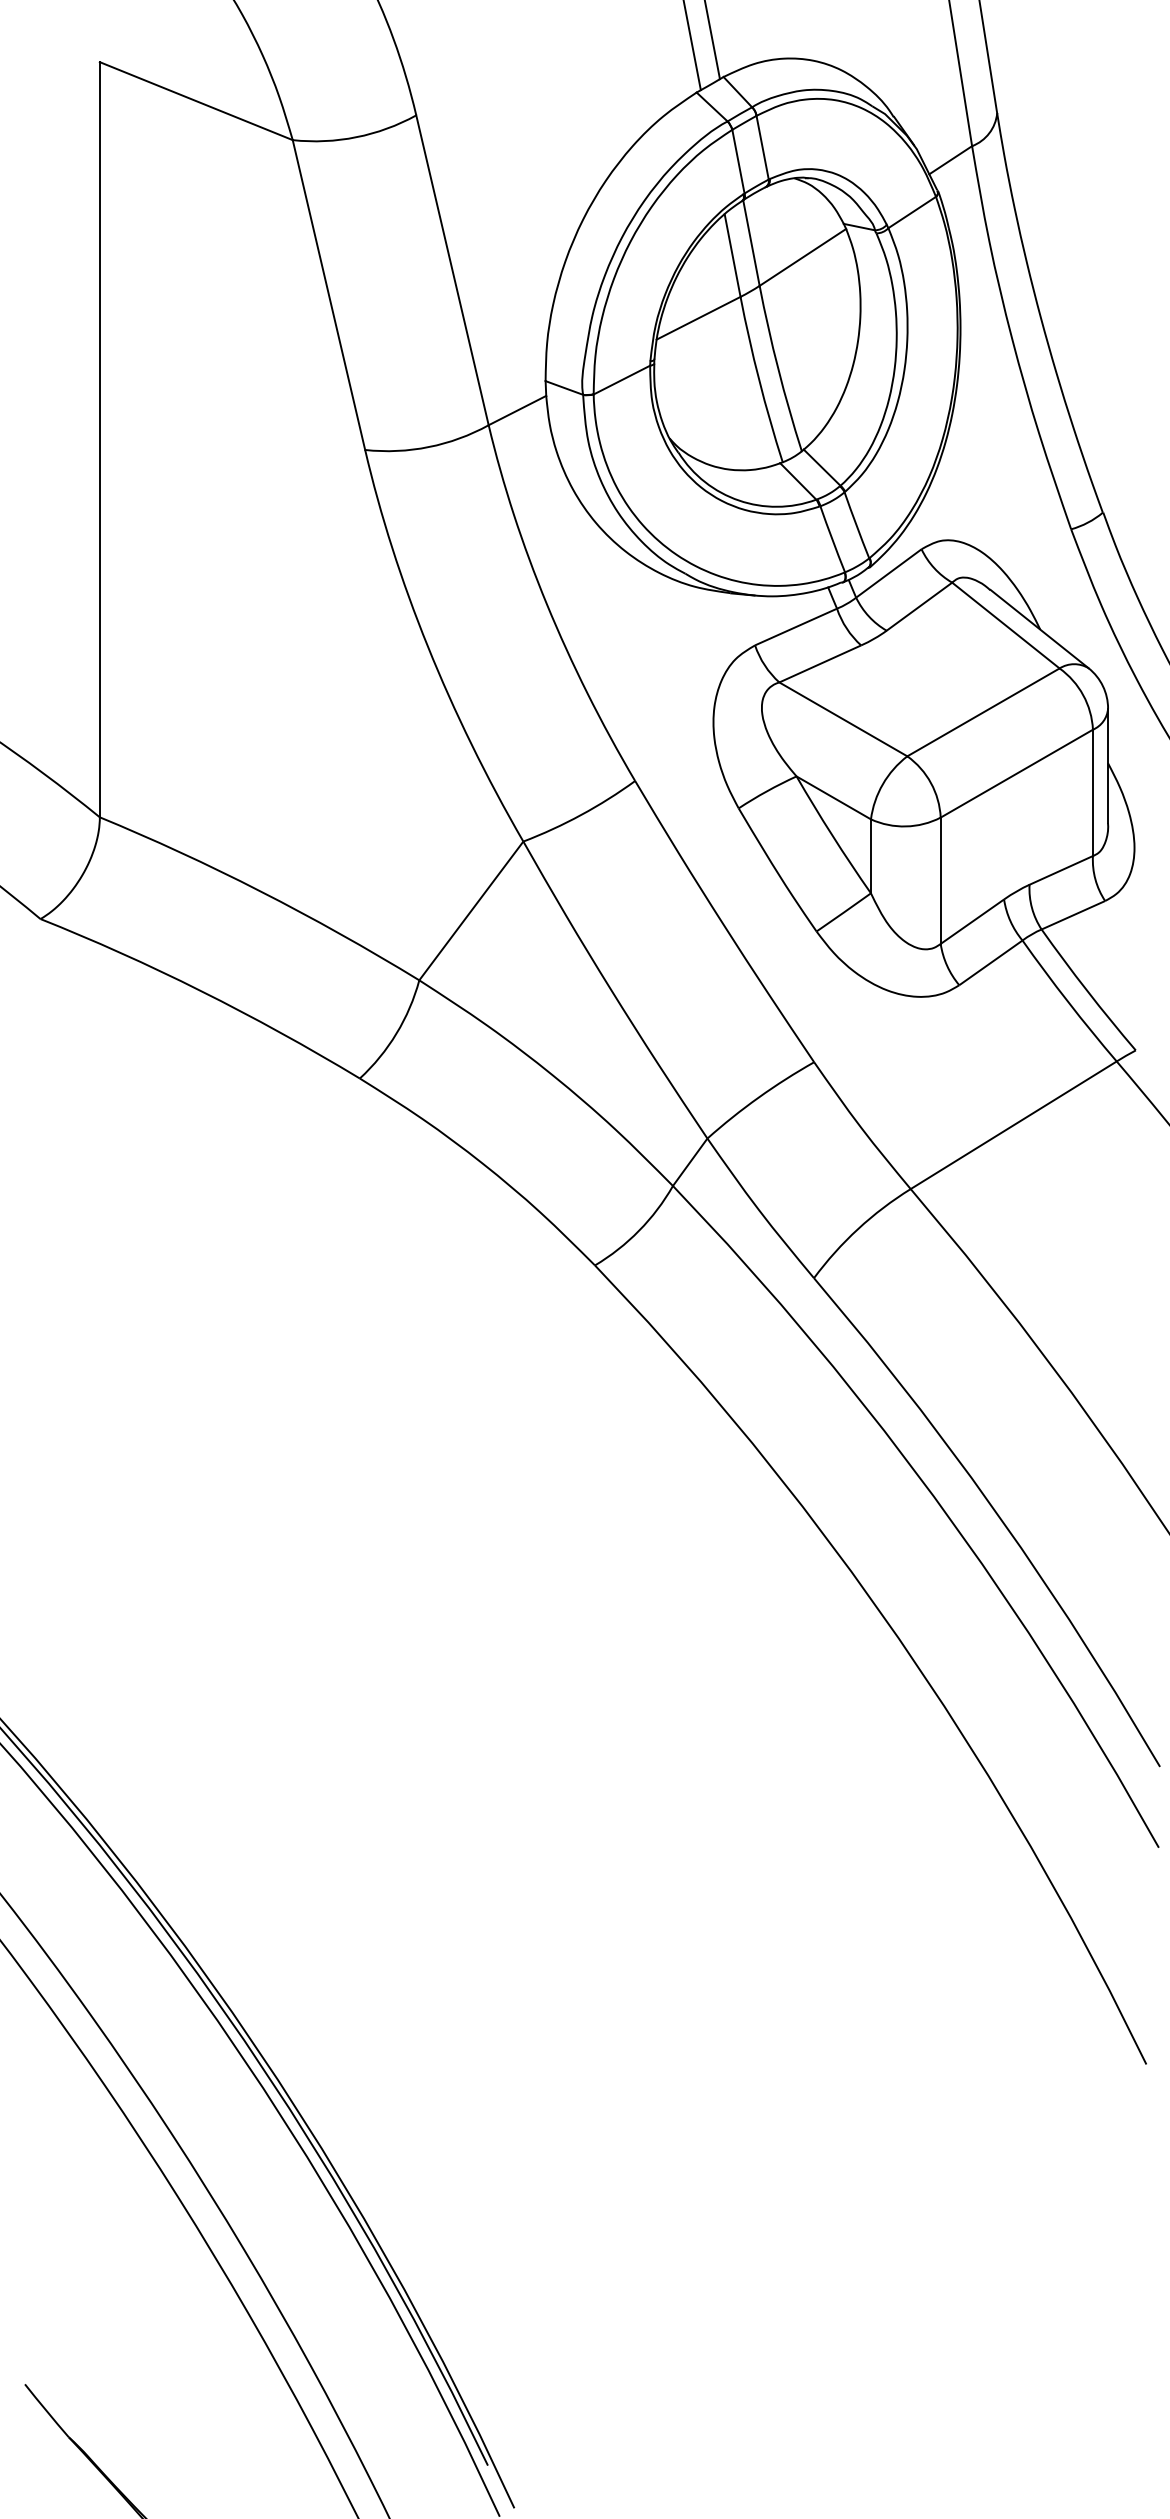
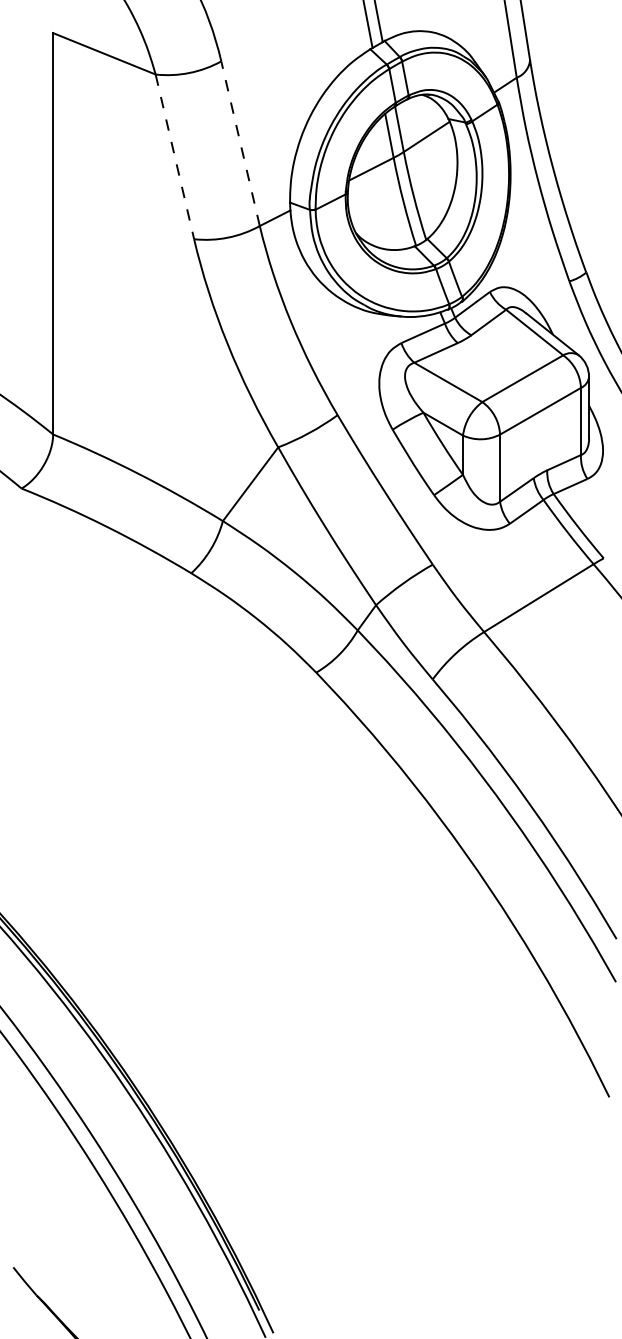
line: (452, 269) -> (240, 143), solid -> dashed
line: (328, 294) -> (174, 156), solid -> dashed

